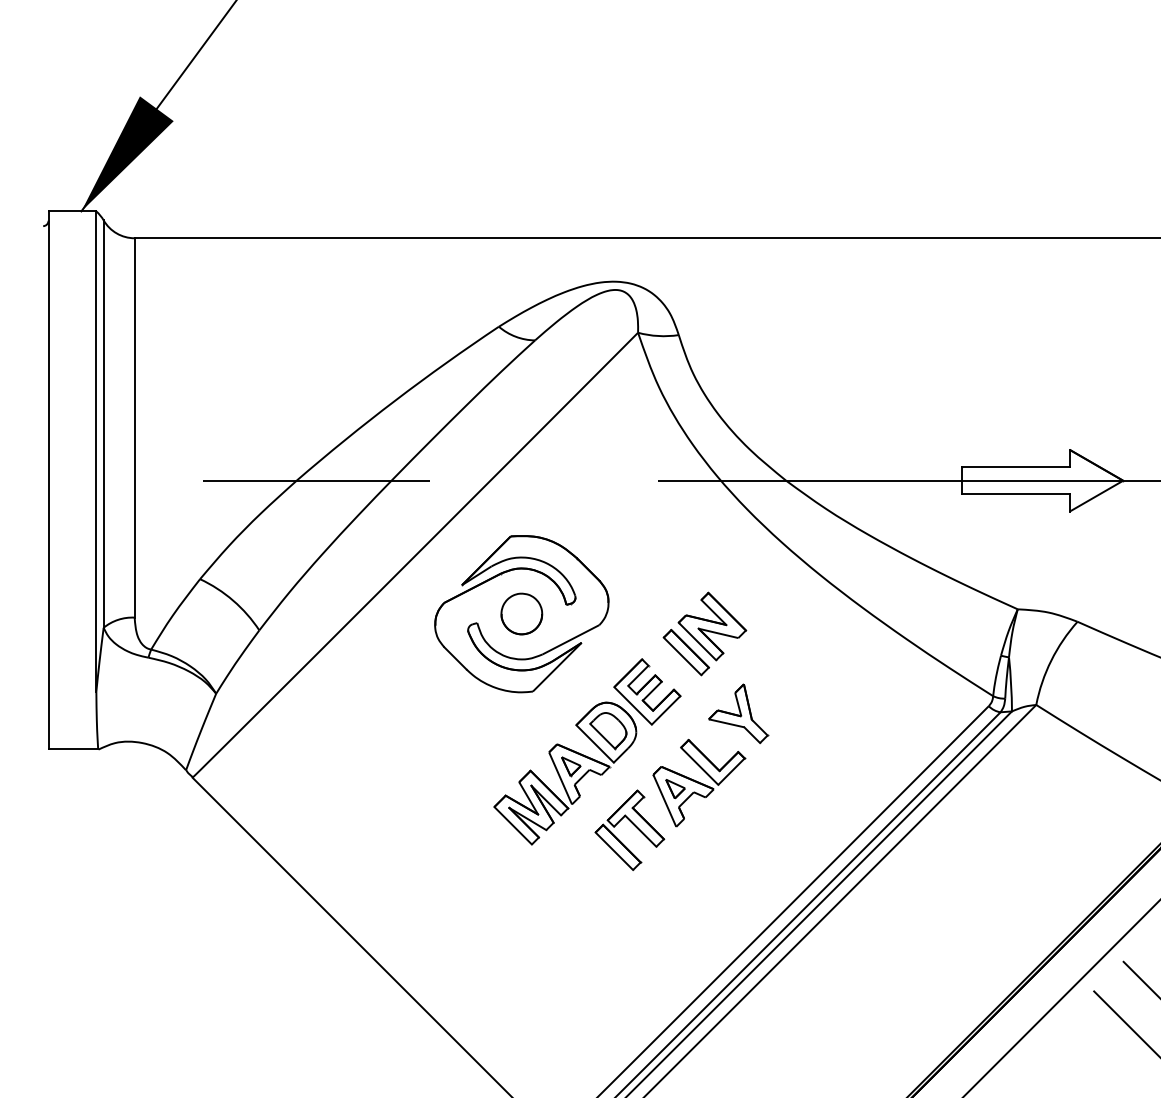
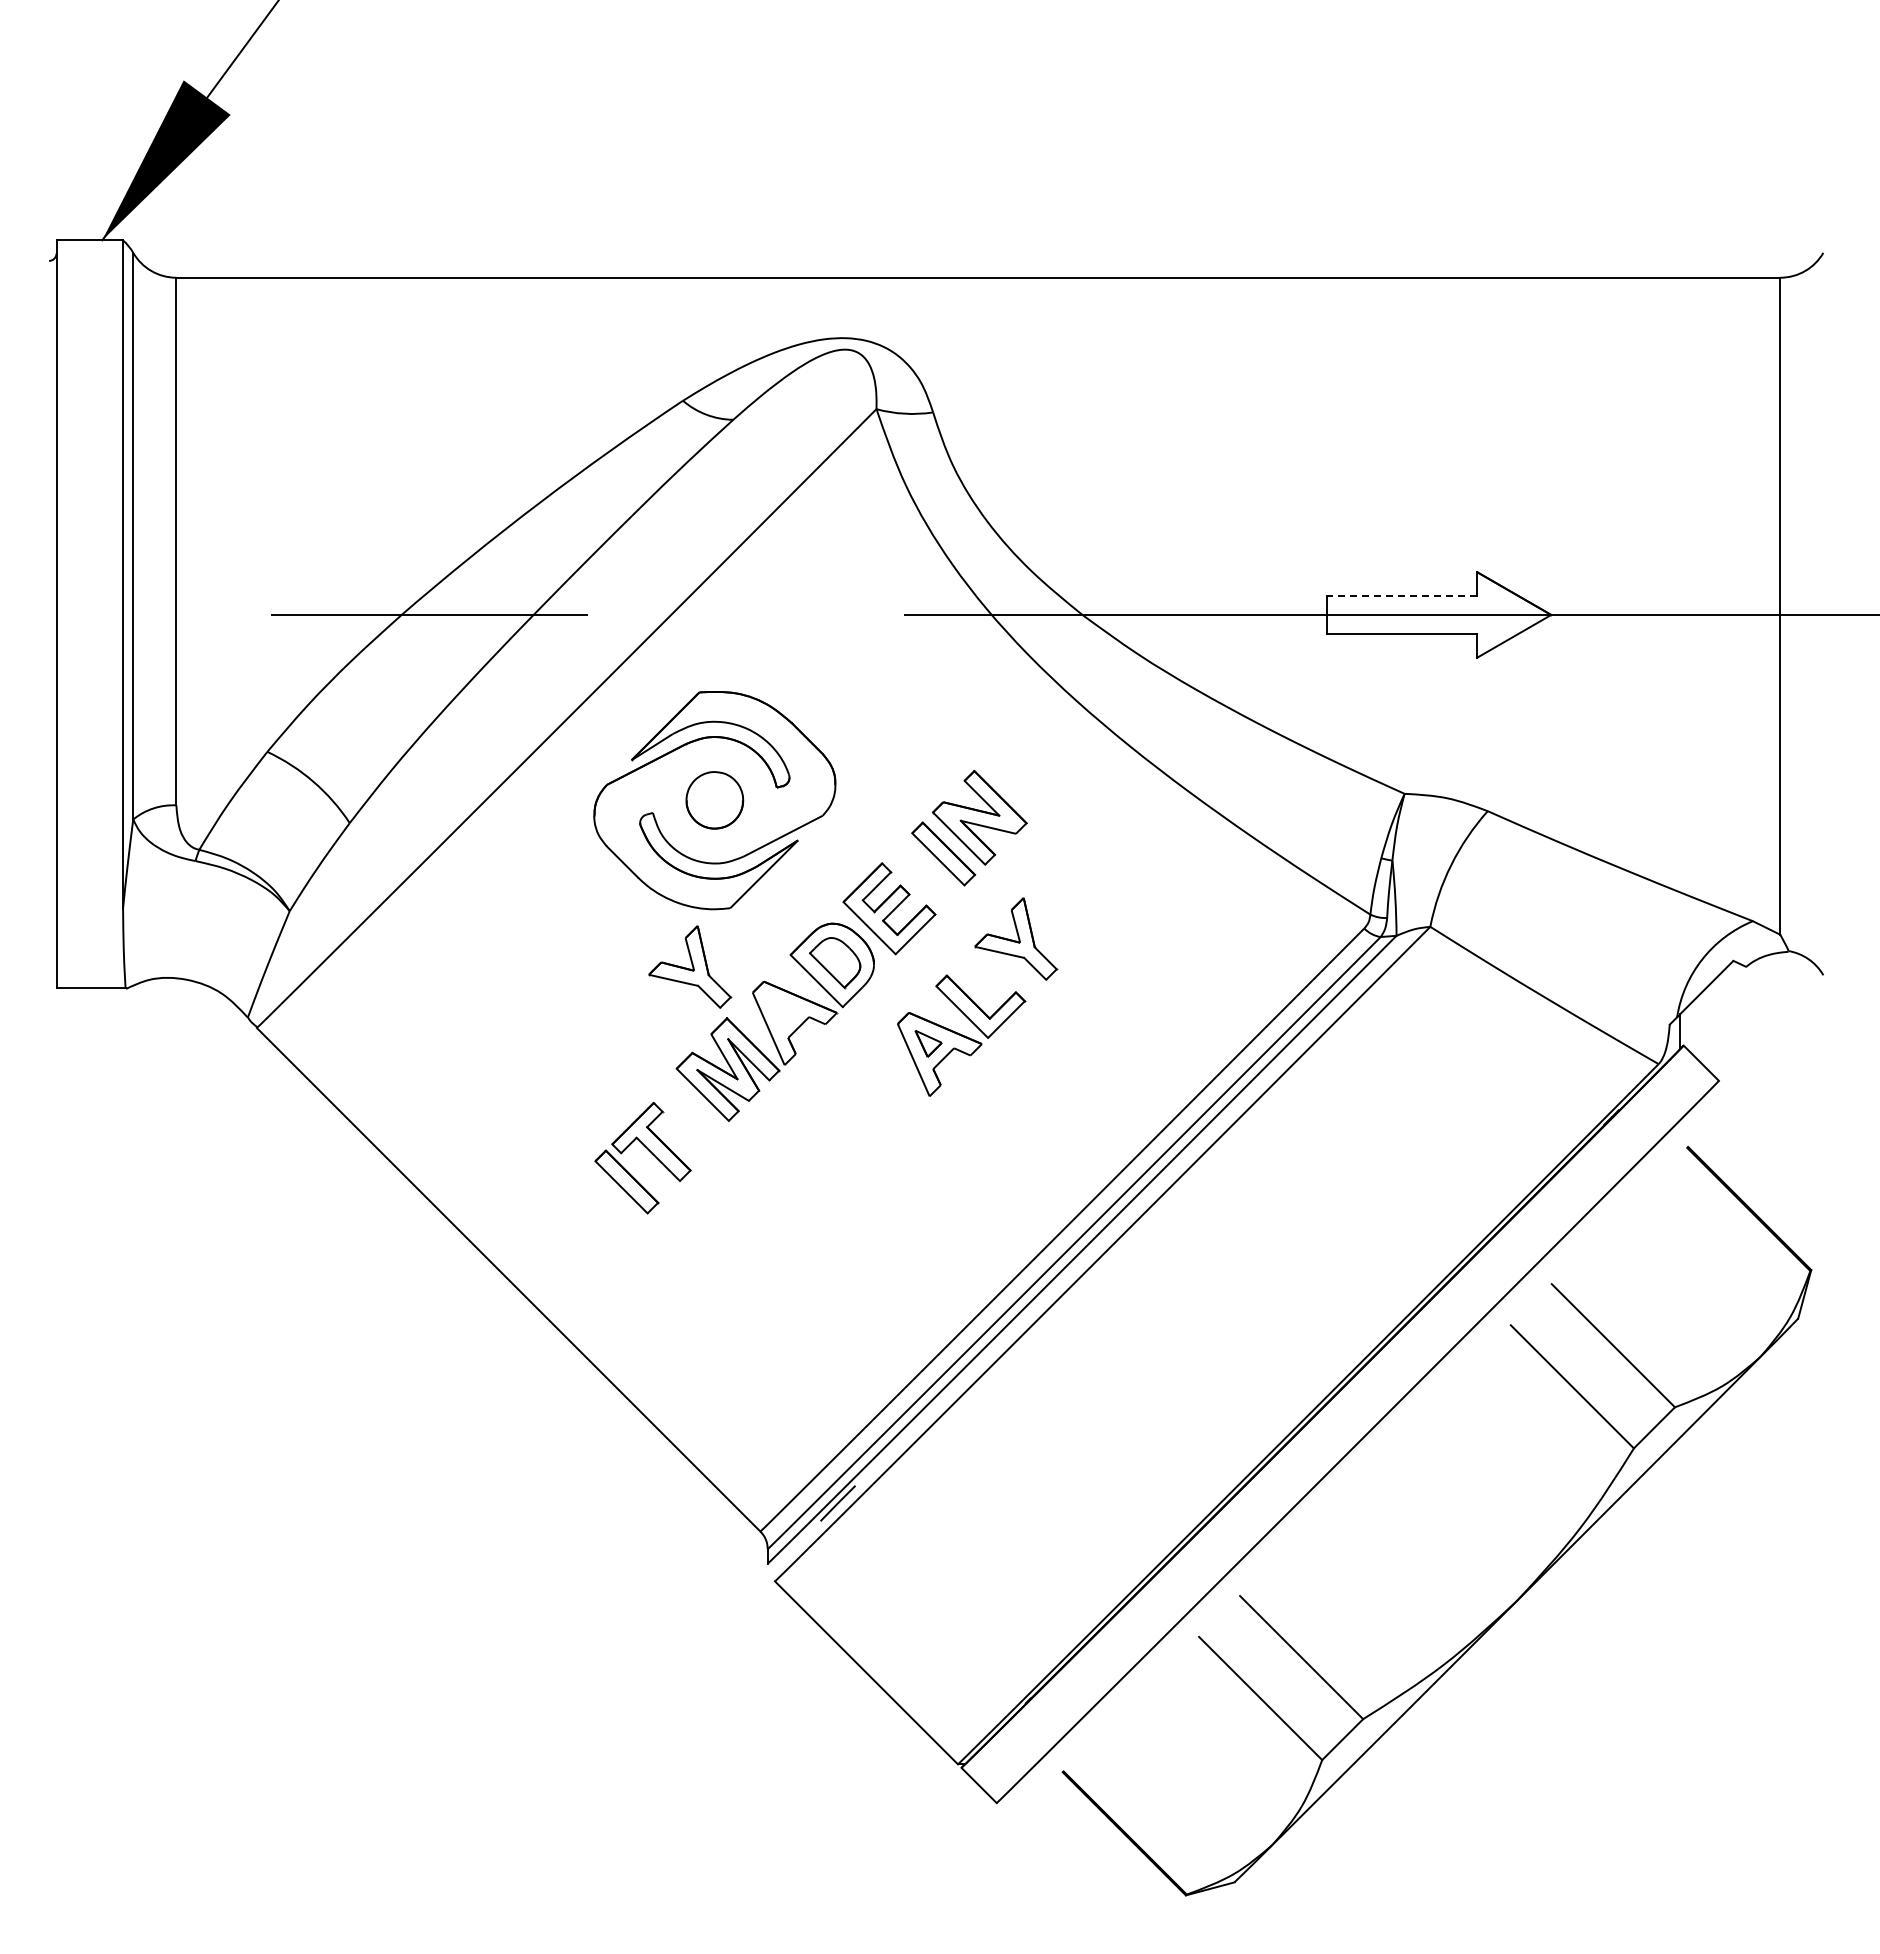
line: (1015, 467) -> (1401, 596), solid -> dashed
part: (504, 733) -> (690, 966), added
part: (571, 766) -> (783, 1012), removed
part: (633, 824) -> (648, 1150), moved

